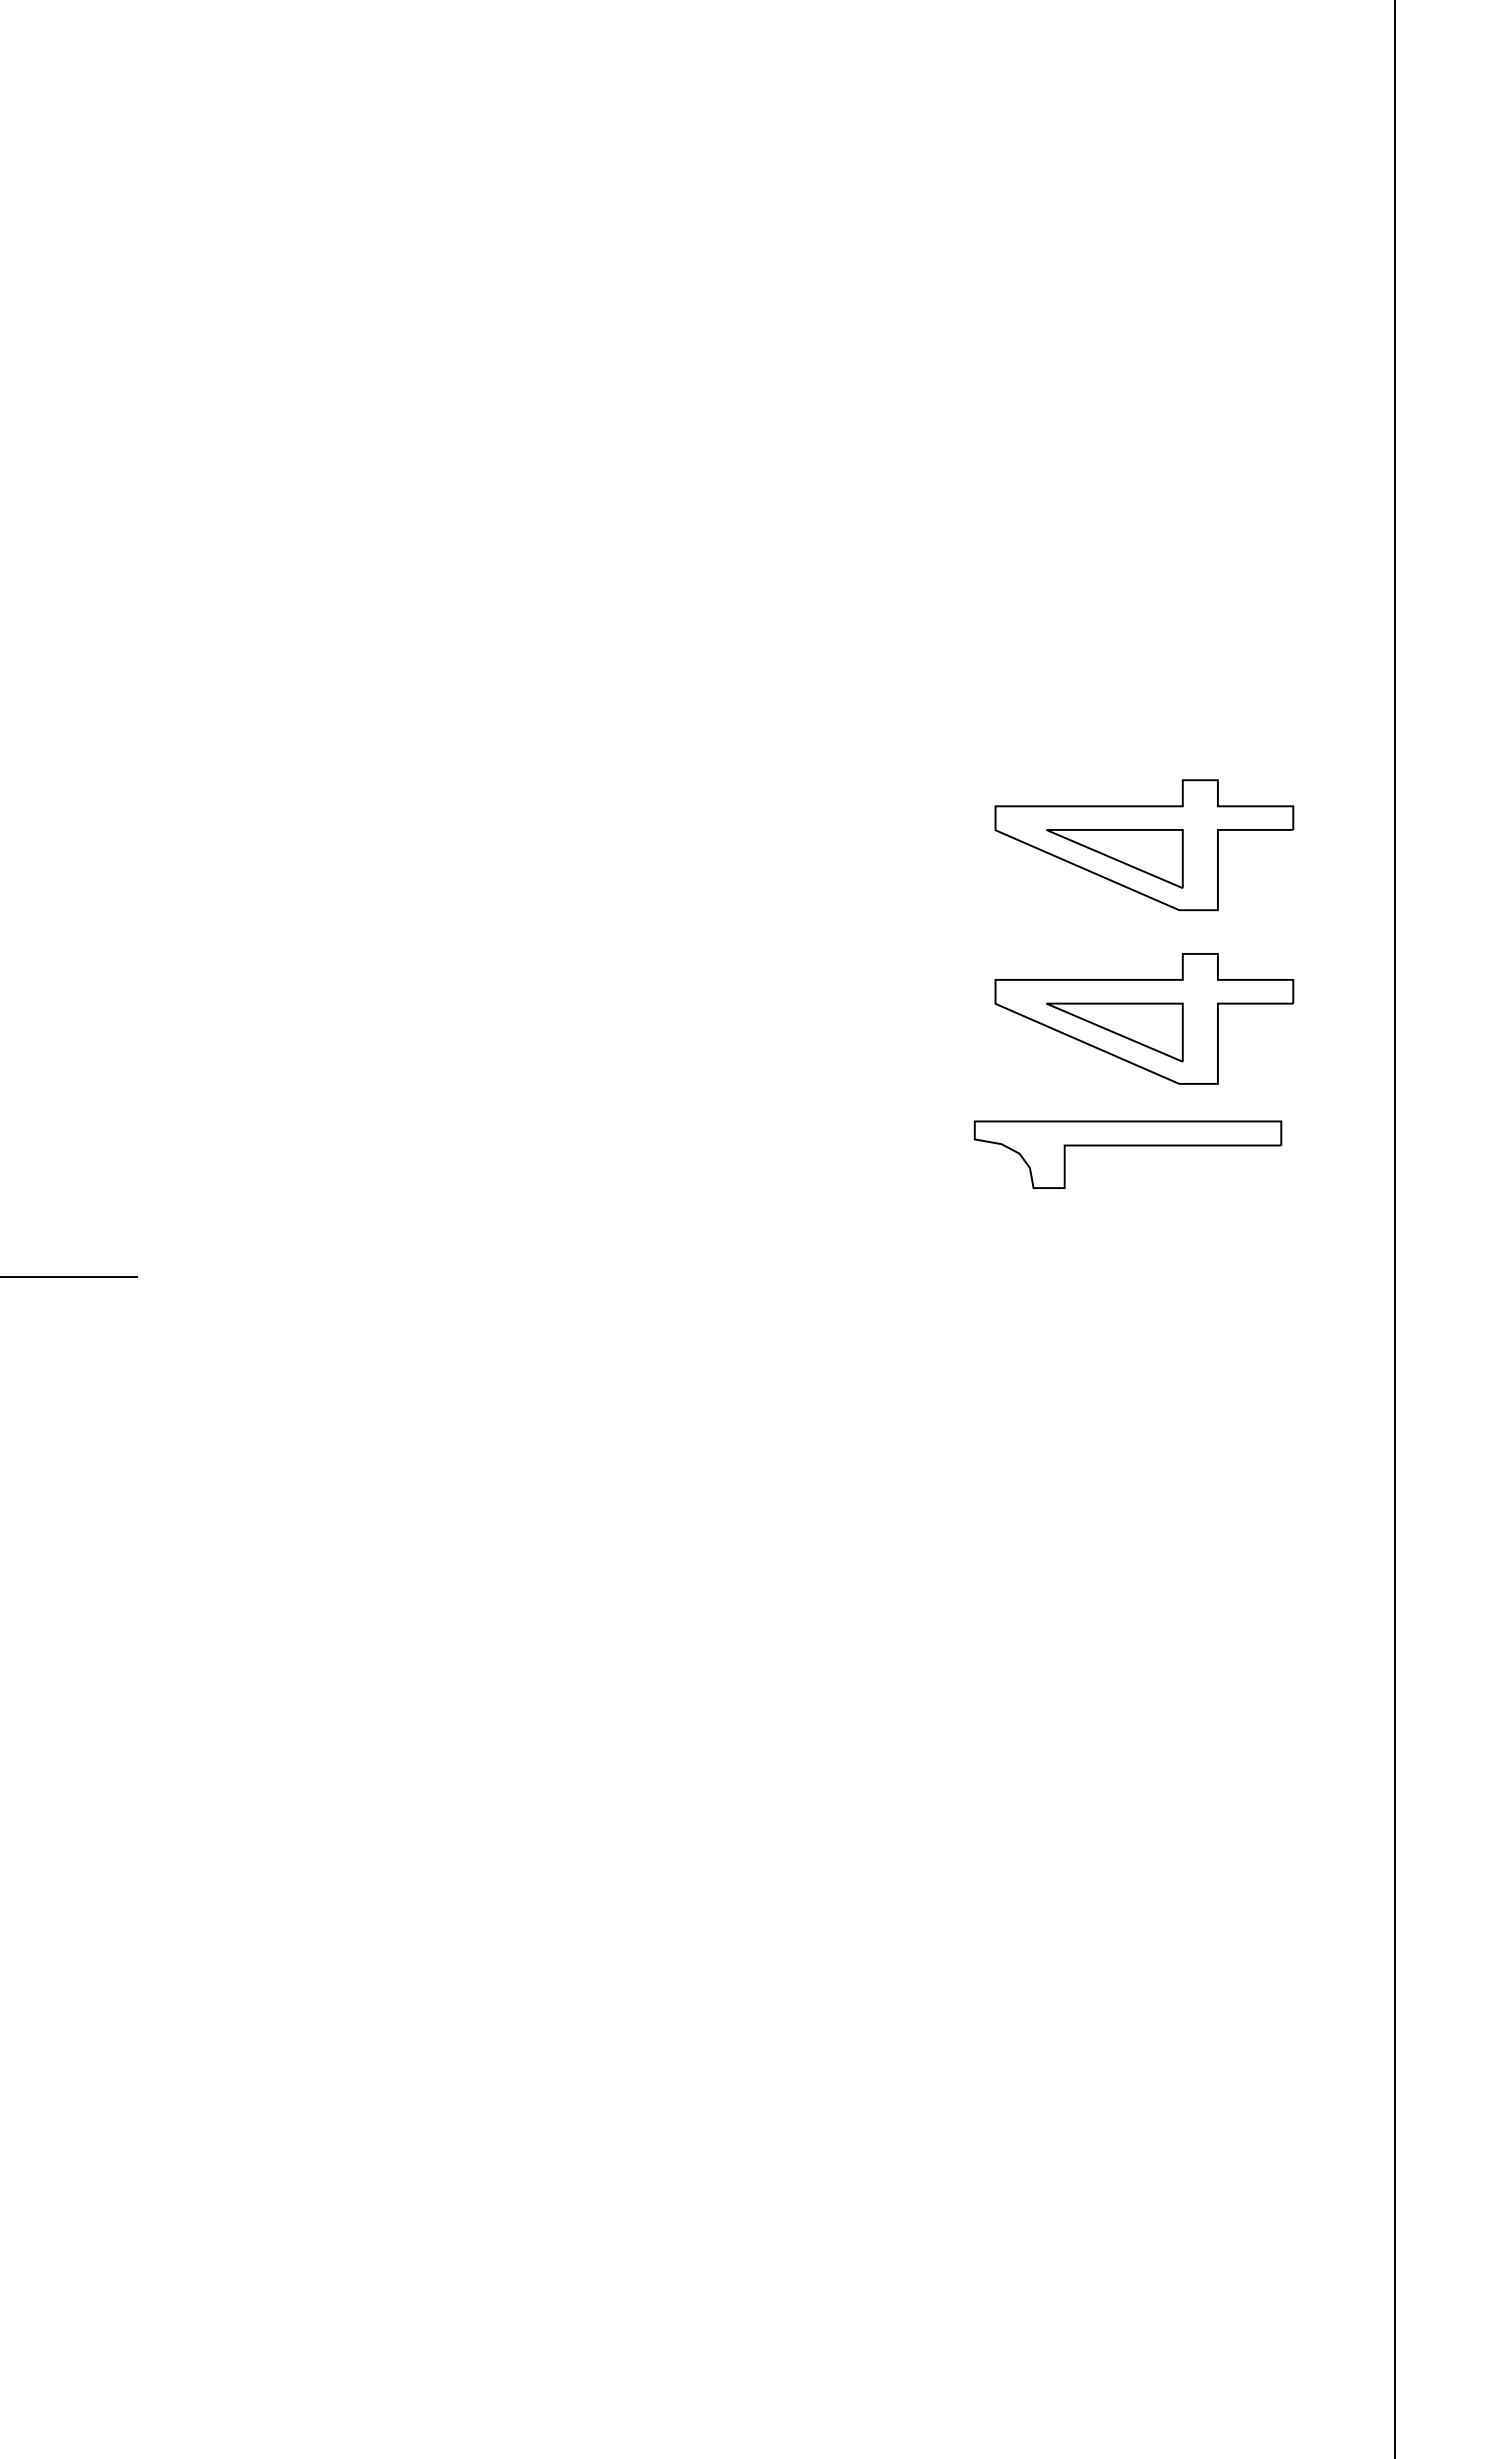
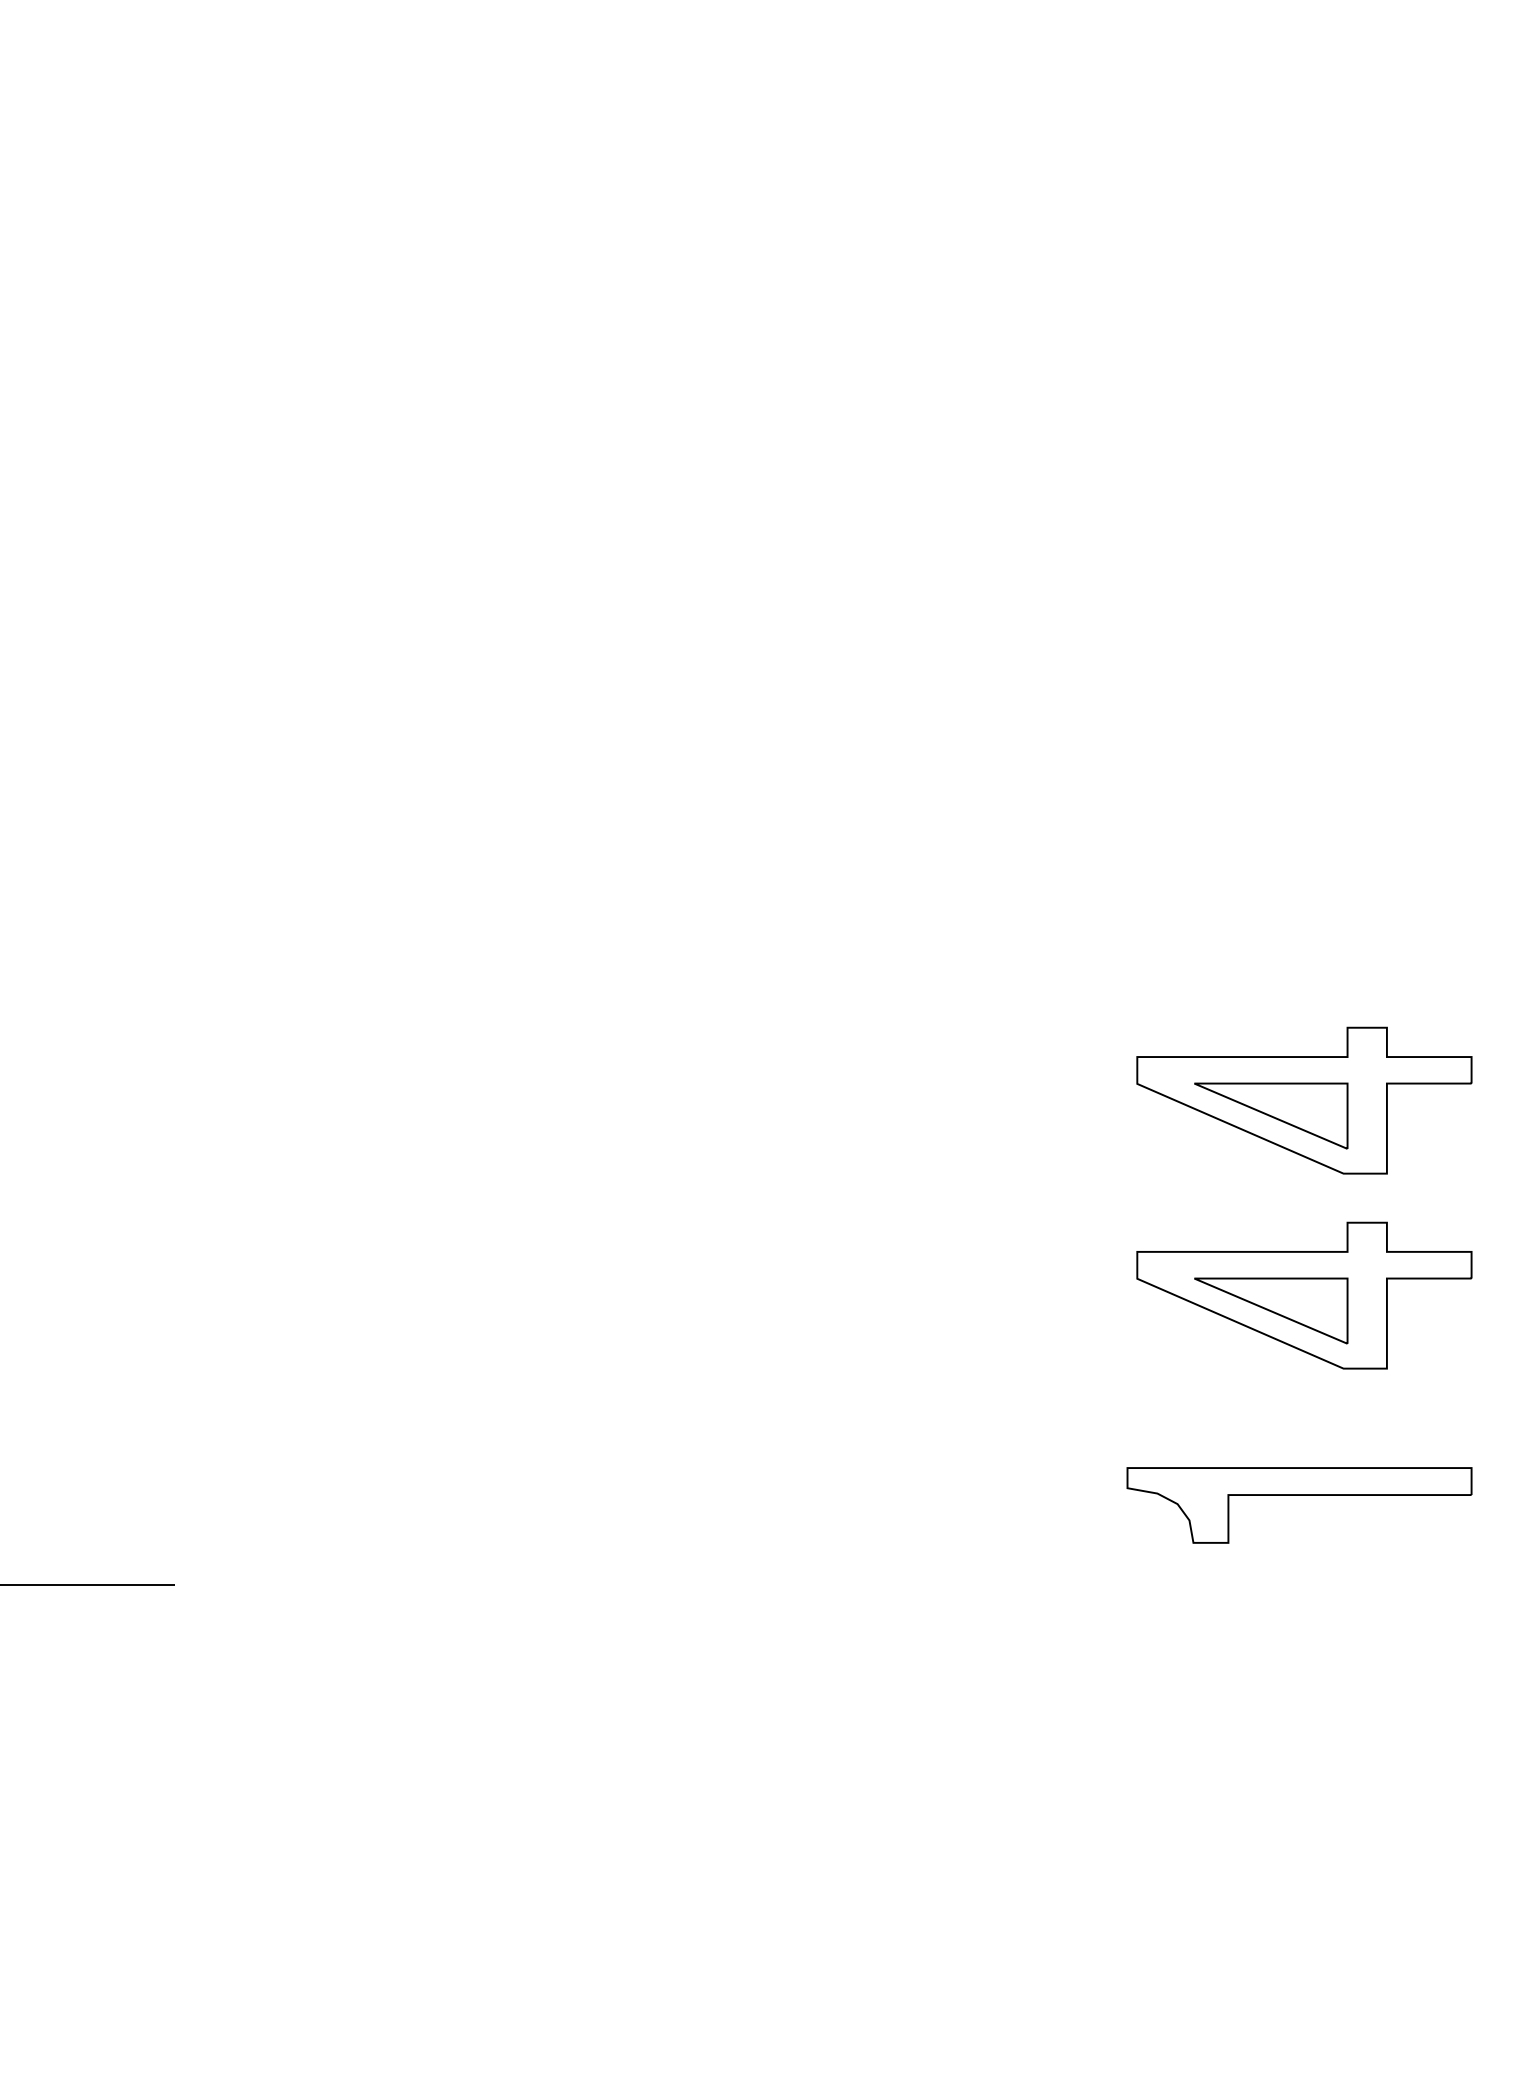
part: (1127, 1146) -> (1298, 1496), moved

